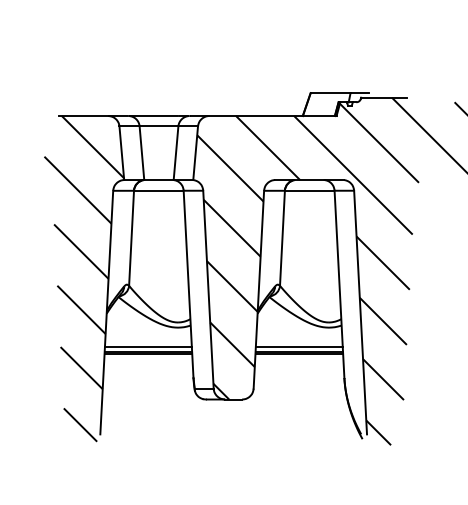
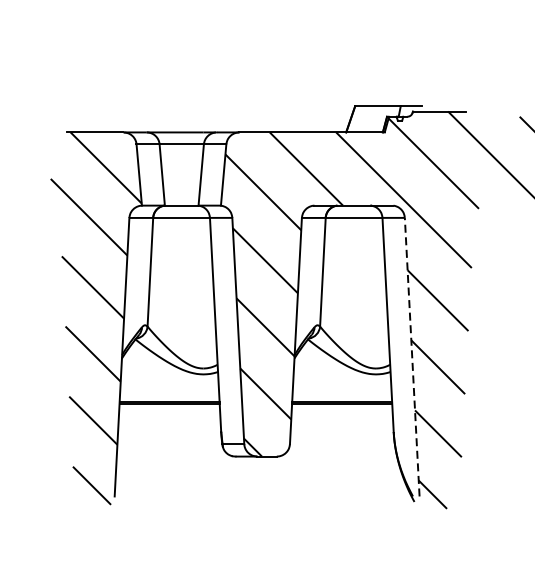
line: (360, 312) -> (412, 357), solid -> dashed
line: (147, 346) -> (168, 395), removed
line: (298, 346) -> (341, 395), removed

